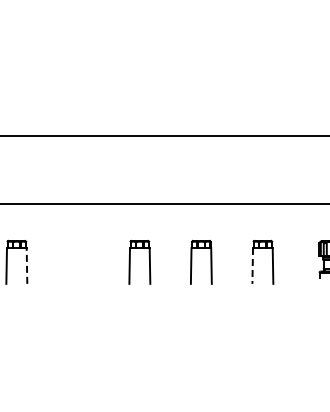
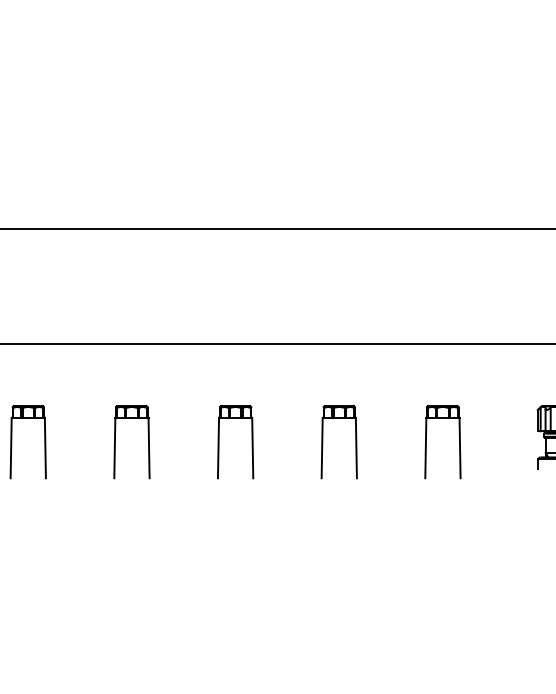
part: (69, 261) -> (117, 440), added
line: (26, 265) -> (44, 447), dashed -> solid
line: (252, 265) -> (425, 447), dashed -> solid

